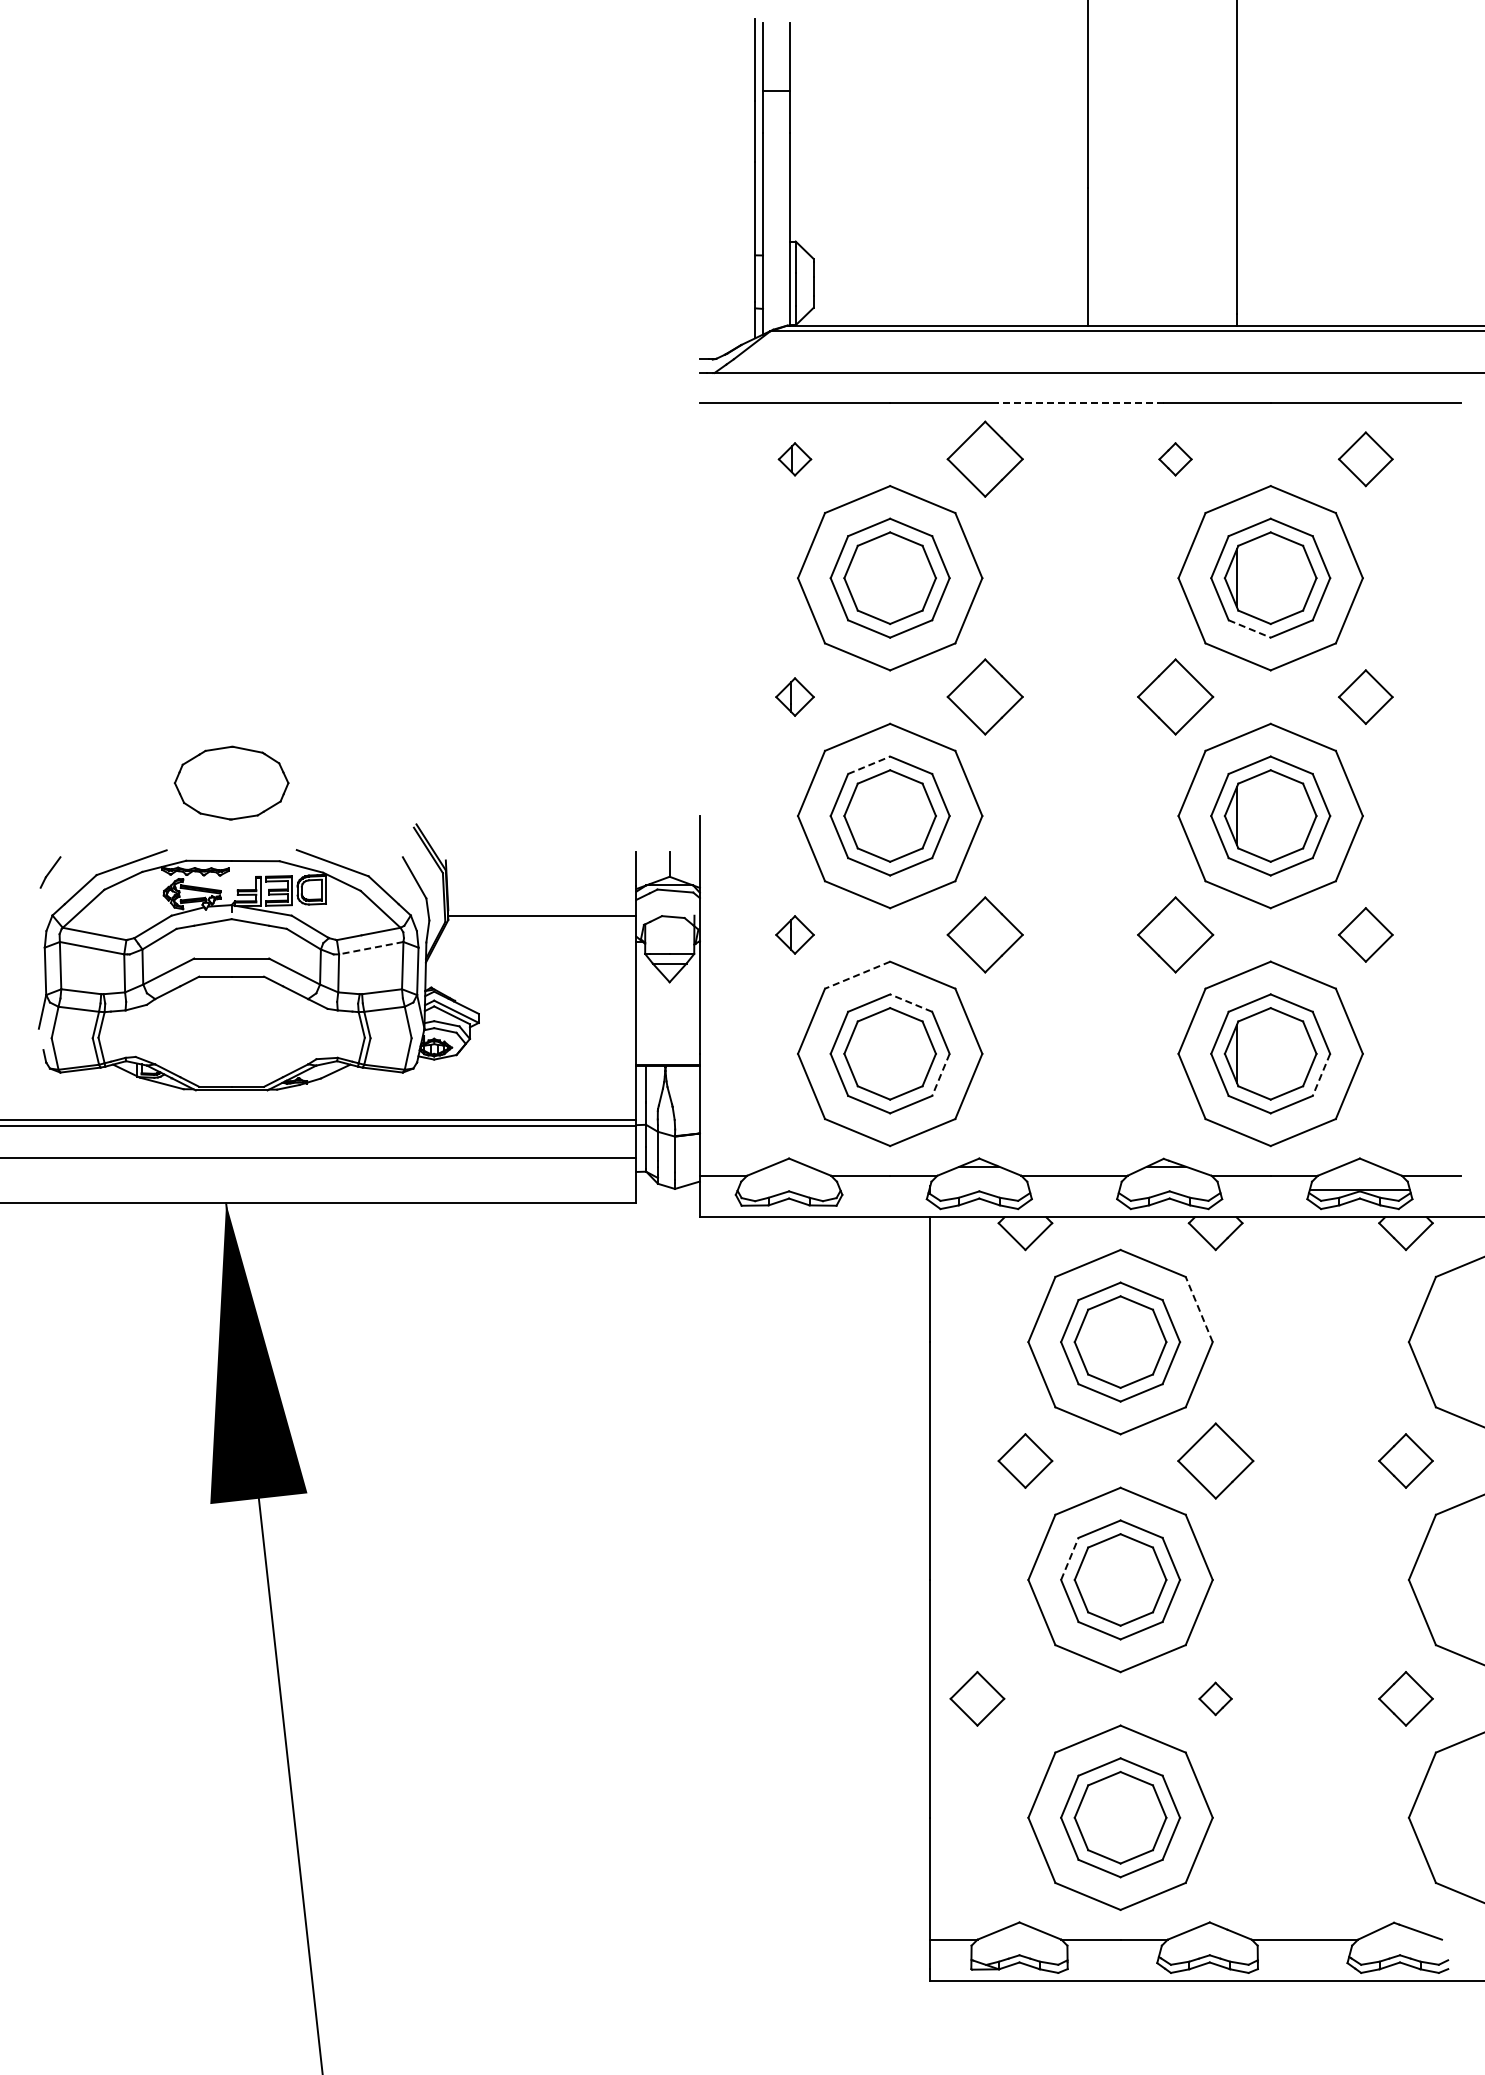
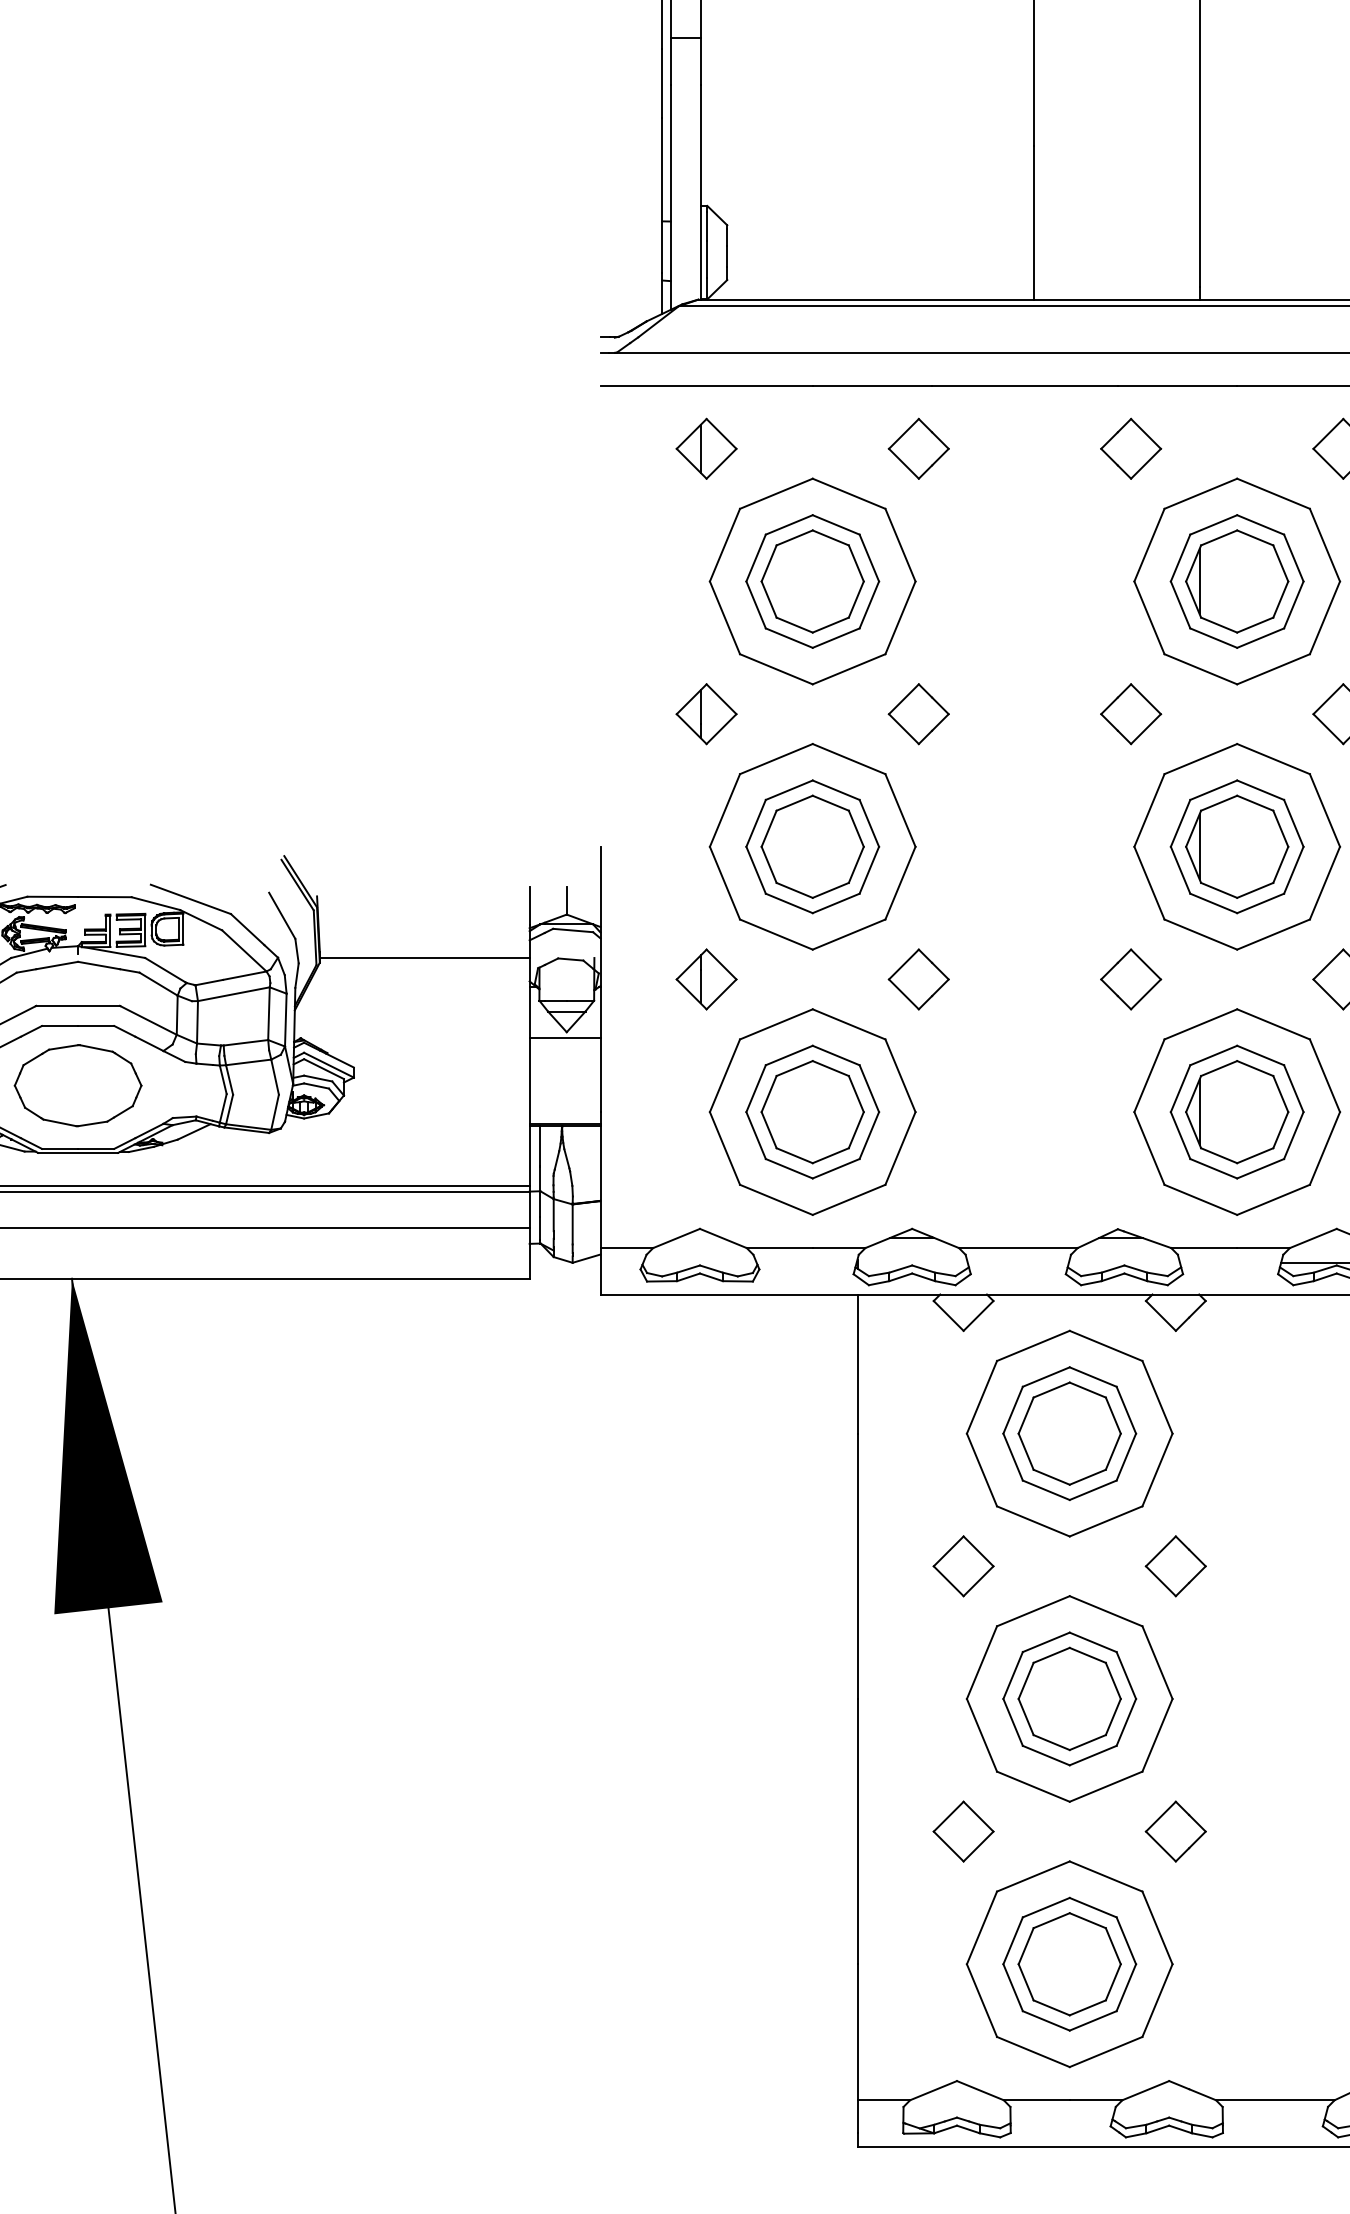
line: (1079, 402) -> (1023, 385), dashed -> solid
part: (794, 459) -> (705, 449), size x1.67
part: (985, 459) -> (919, 449), size x0.71
part: (1175, 459) -> (1130, 449), size x1.67
line: (1249, 628) -> (1213, 637), dashed -> solid
part: (794, 696) -> (705, 713), size x1.43
part: (985, 697) -> (919, 714), size x0.71
part: (1175, 697) -> (1130, 714), size x0.71
line: (869, 765) -> (789, 790), dashed -> solid
part: (231, 782) -> (77, 1084), moved
part: (794, 934) -> (705, 978), size x1.43
part: (985, 934) -> (919, 978), size x0.71
part: (1175, 934) -> (1130, 978), size x0.71
line: (371, 948) -> (234, 994), dashed -> solid
line: (857, 975) -> (776, 1024), dashed -> solid
line: (667, 987) -> (564, 1038), added
line: (911, 1003) -> (836, 1055), dashed -> solid
line: (940, 1074) -> (868, 1135), dashed -> solid
line: (1321, 1074) -> (1293, 1135), dashed -> solid
line: (1199, 1309) -> (1157, 1397), dashed -> solid
part: (1215, 1460) -> (1175, 1565), size x0.71
line: (1069, 1558) -> (1012, 1675), dashed -> solid
part: (977, 1698) -> (963, 1831), moved
part: (1215, 1698) -> (1175, 1831), size x1.67

